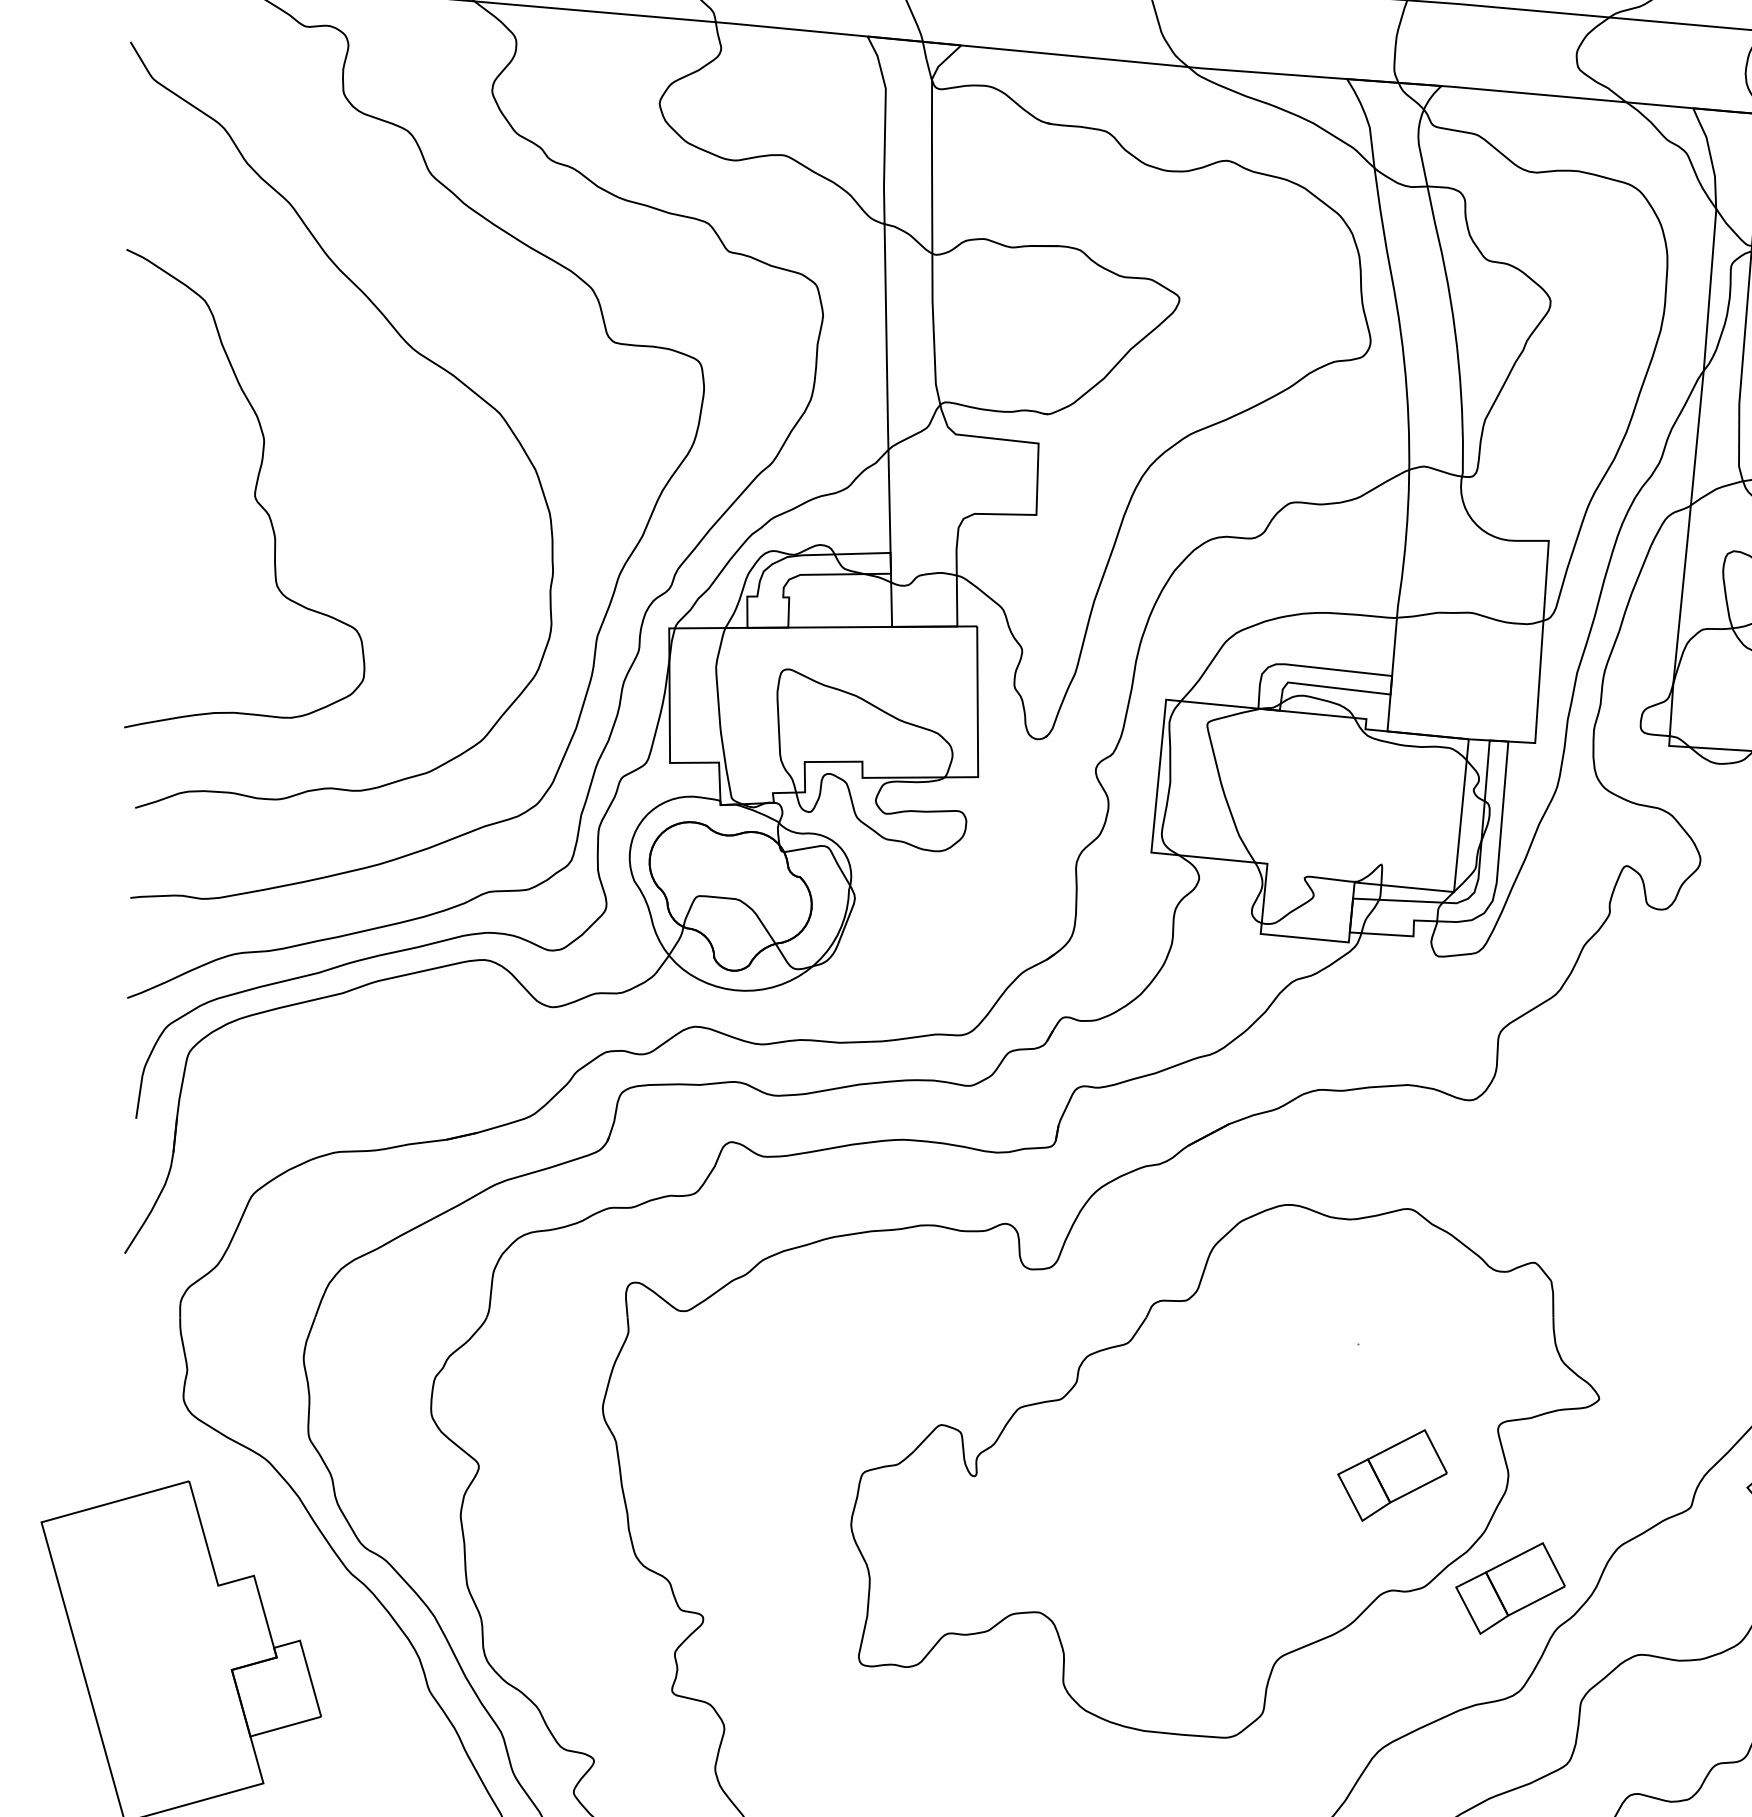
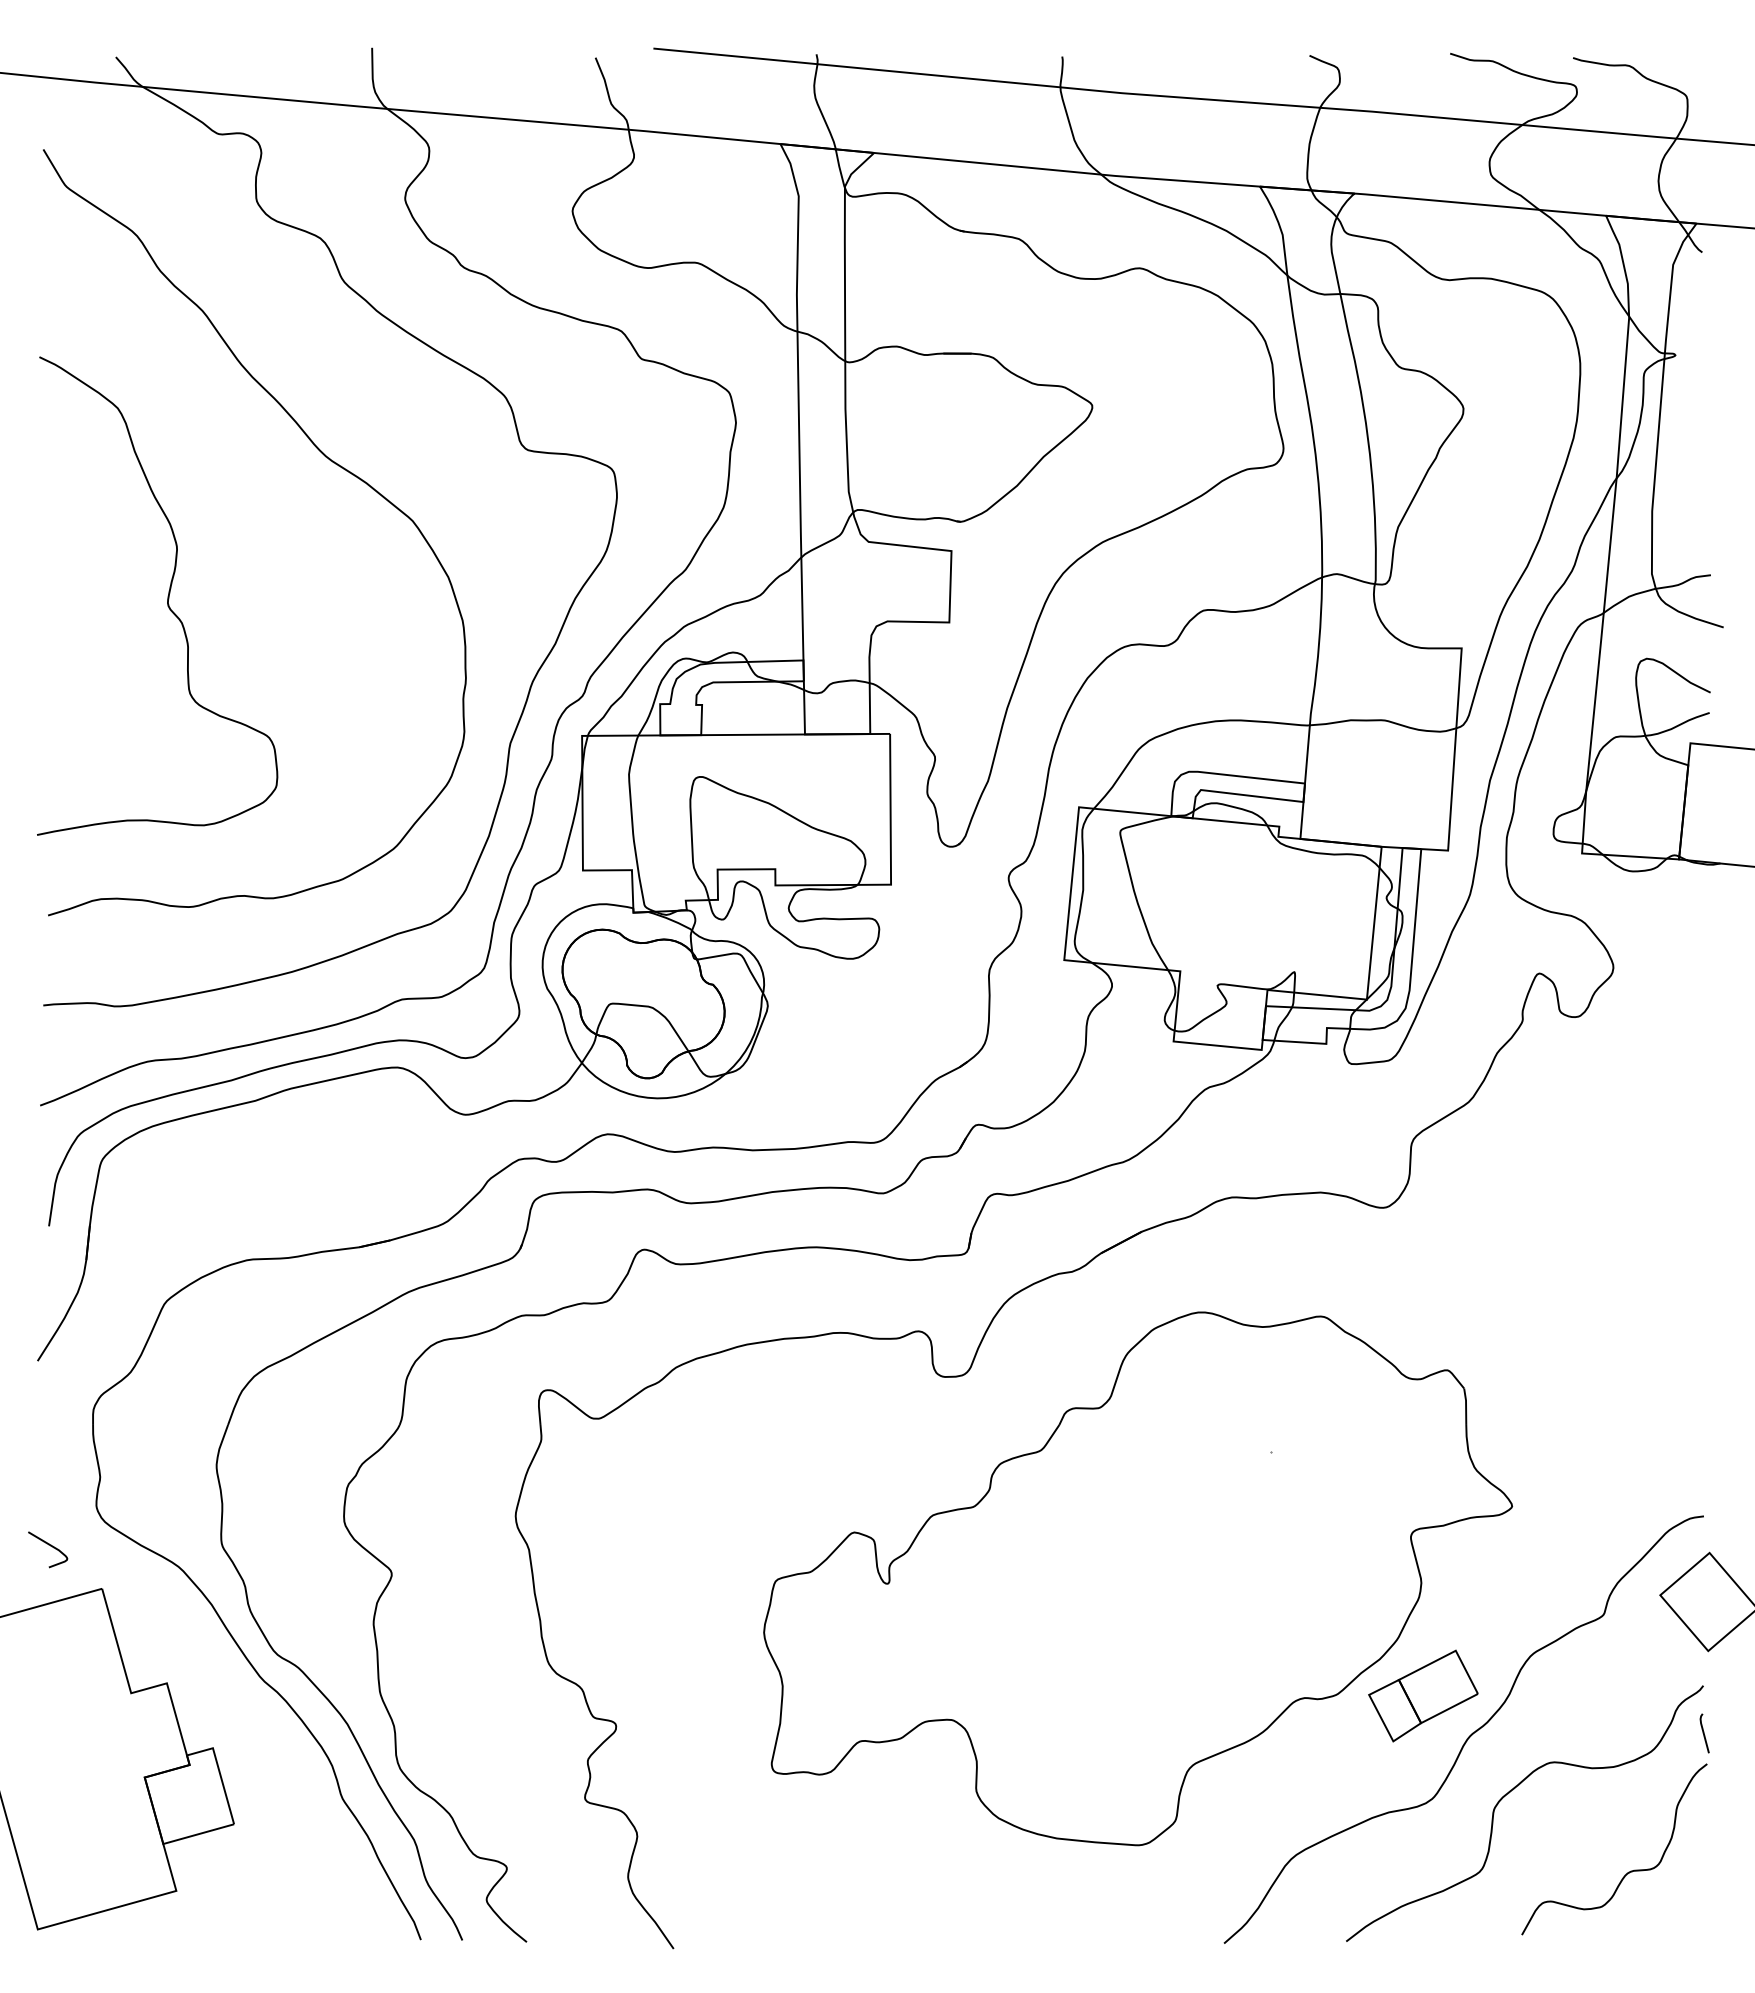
curve: (137, 1438) -> (50, 1546), added
part: (1392, 1474) -> (1305, 1582), removed

